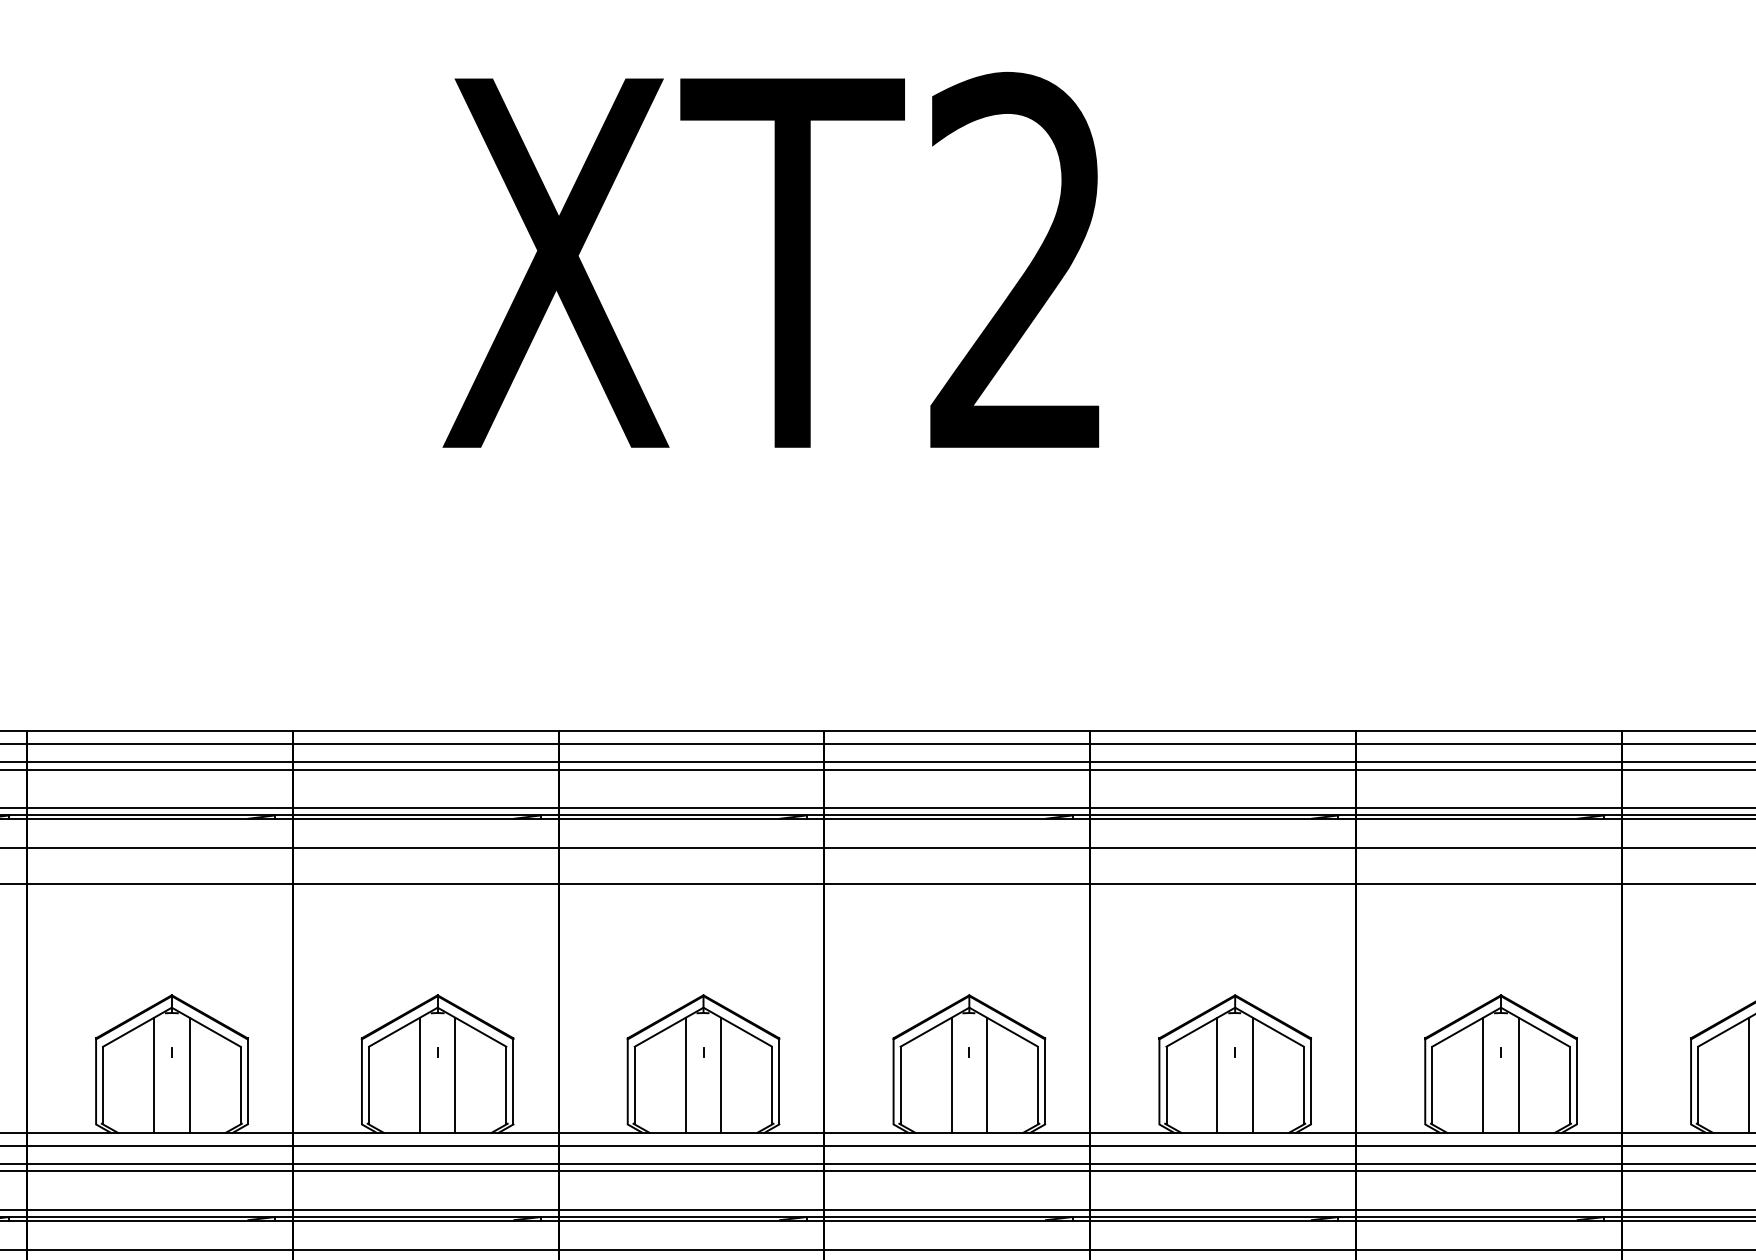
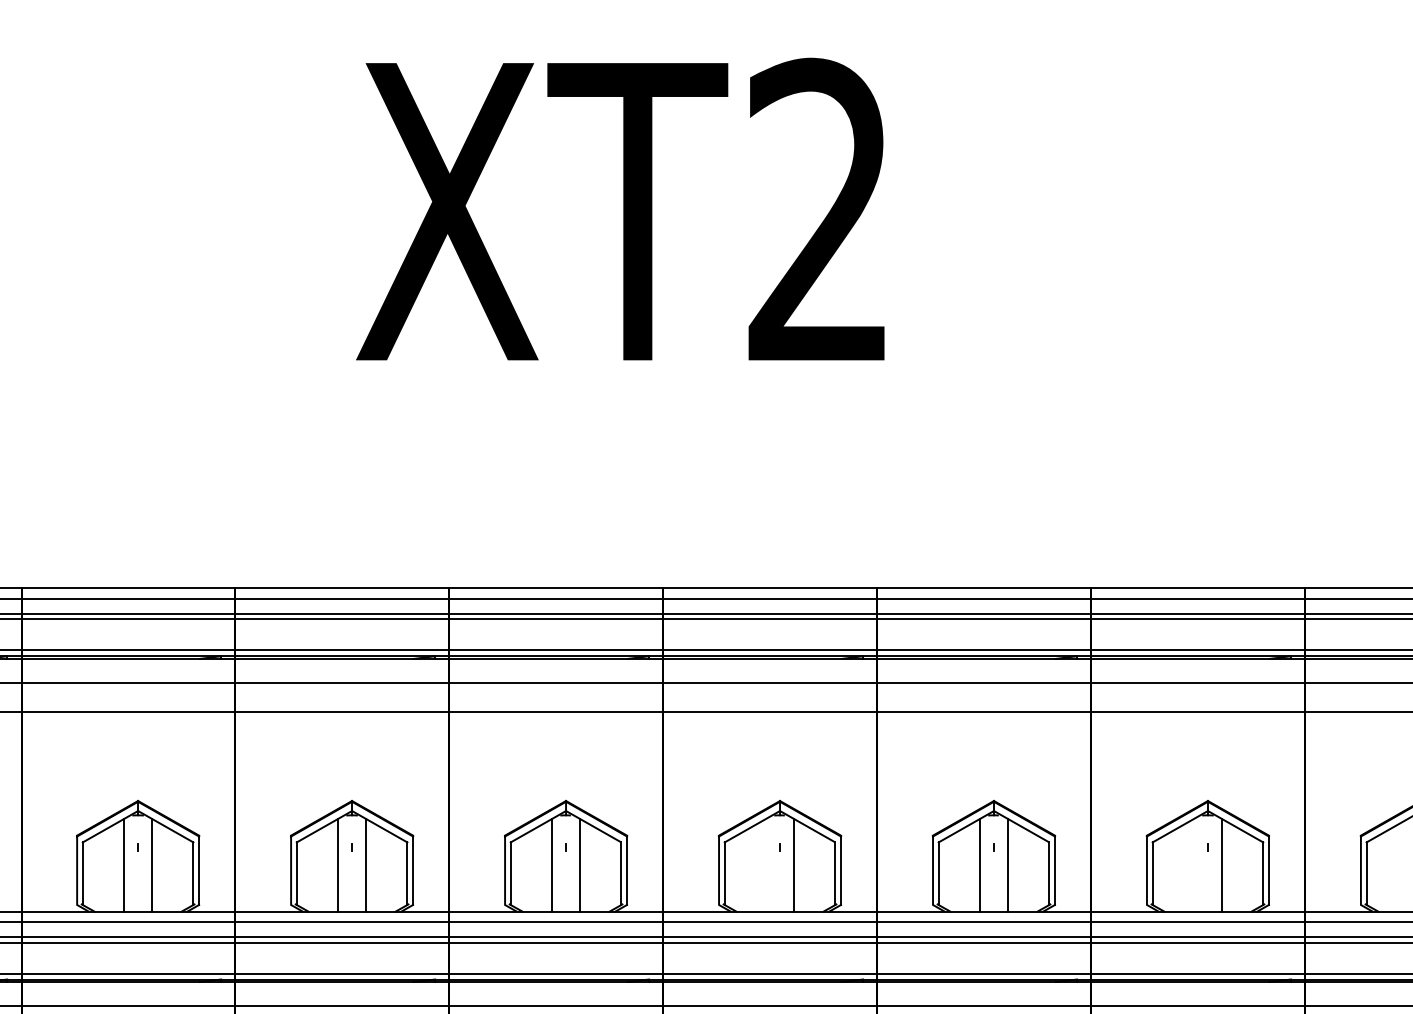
line: (951, 1074) -> (765, 864), removed
line: (1483, 1074) -> (1193, 864), removed
line: (1749, 1074) -> (1407, 864), removed

